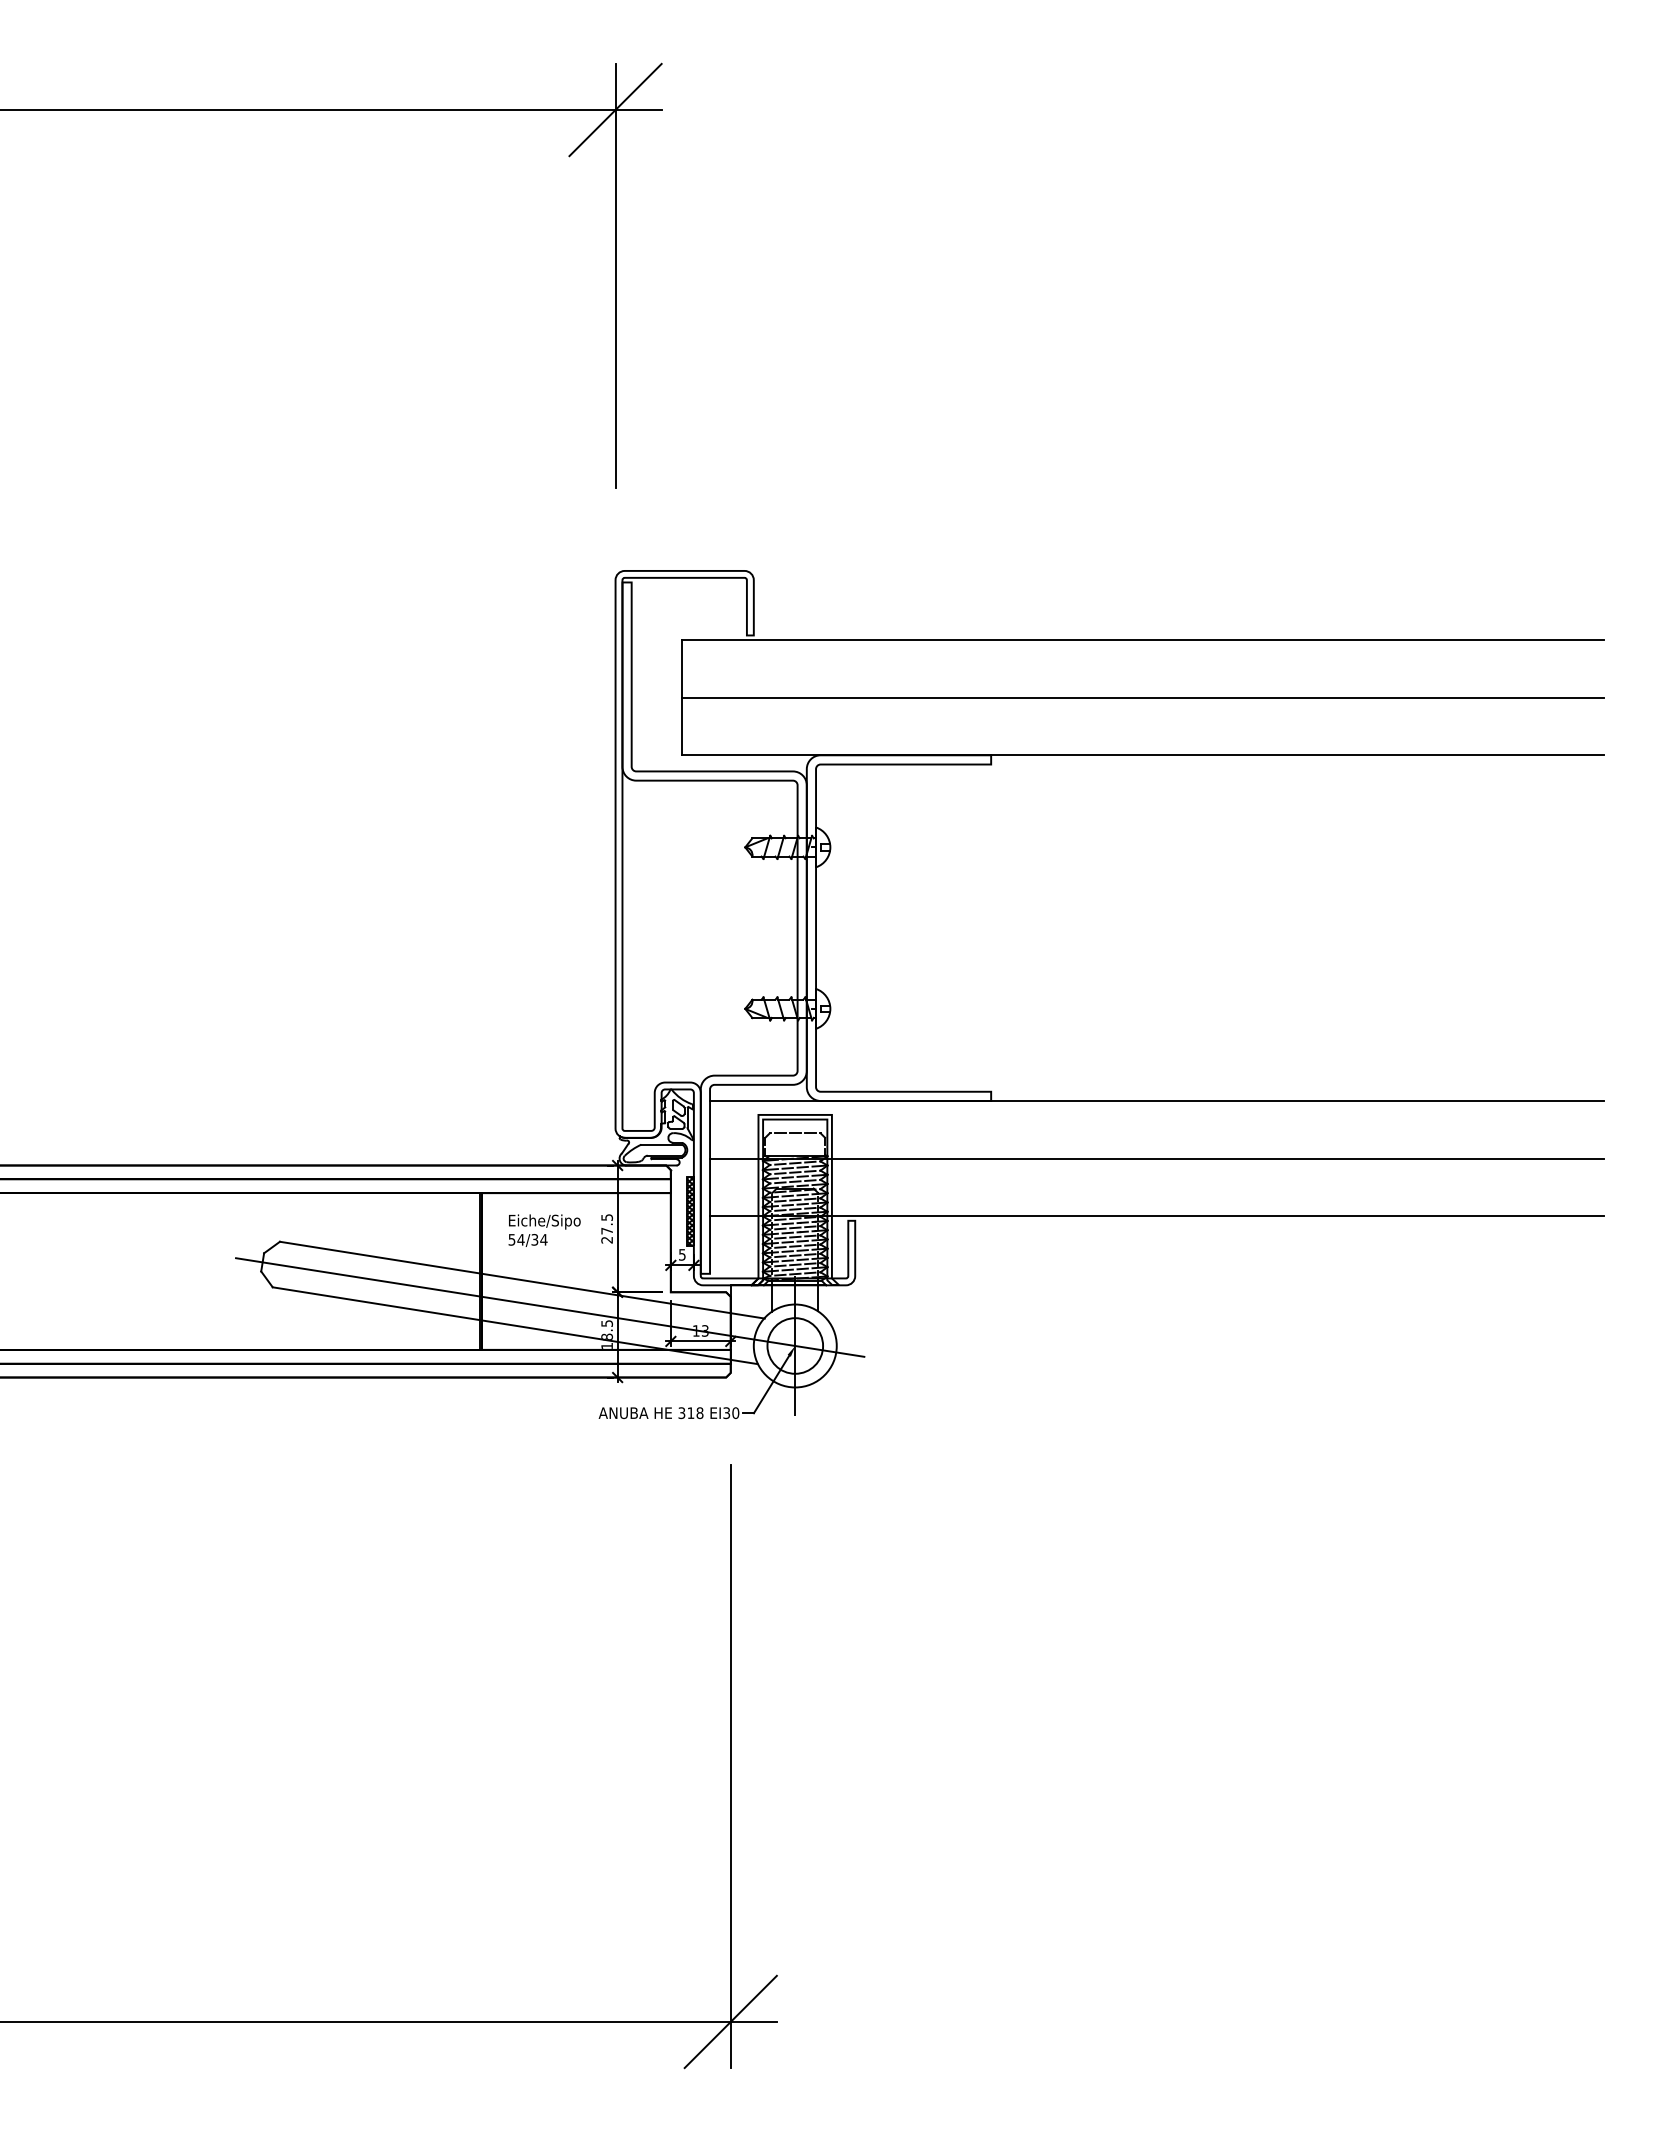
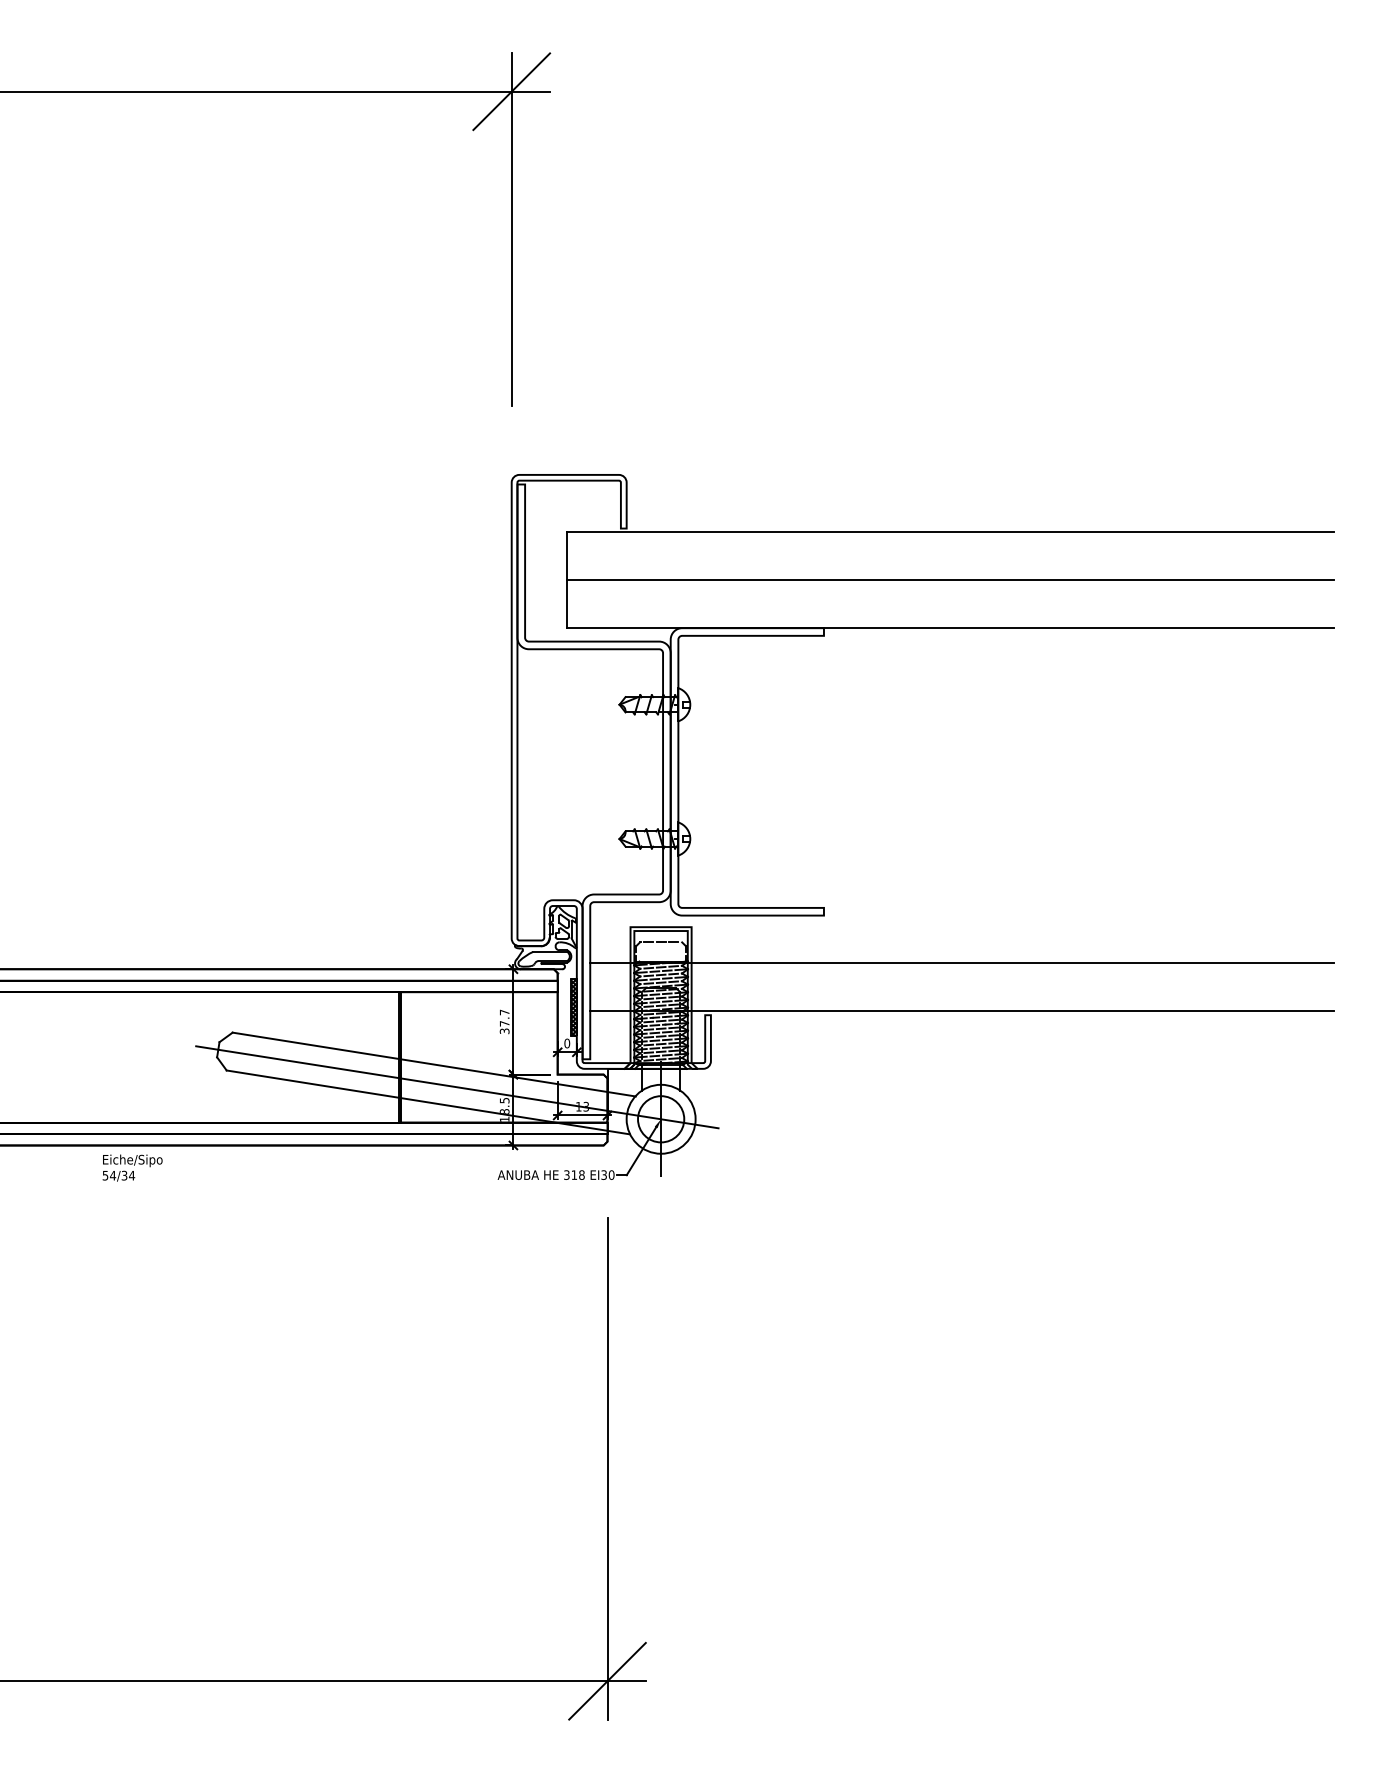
line: (1157, 1100) -> (962, 915), removed
text: (607, 1228) -> (505, 1021), 27.5 -> 37.7
text: (544, 1230) -> (132, 1167), moved
text: (681, 1254) -> (566, 1043), 5 -> 0

